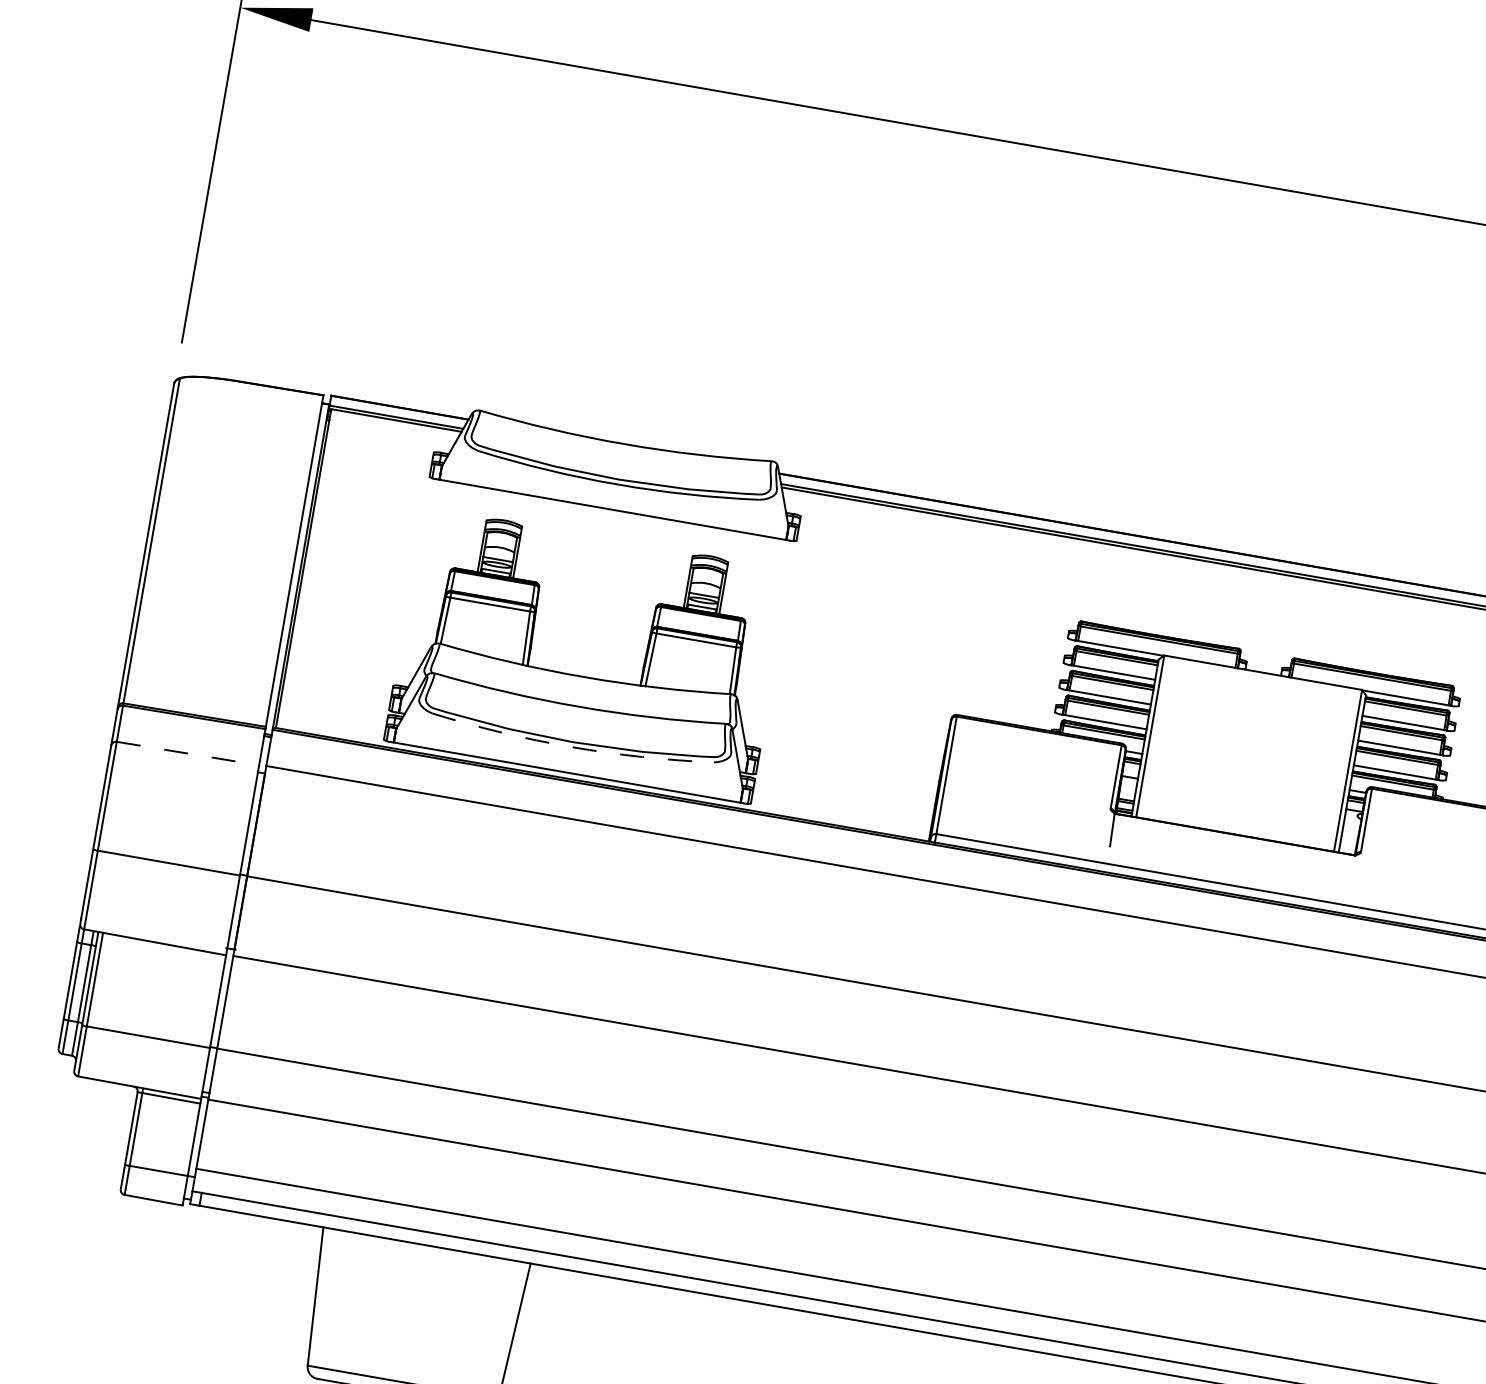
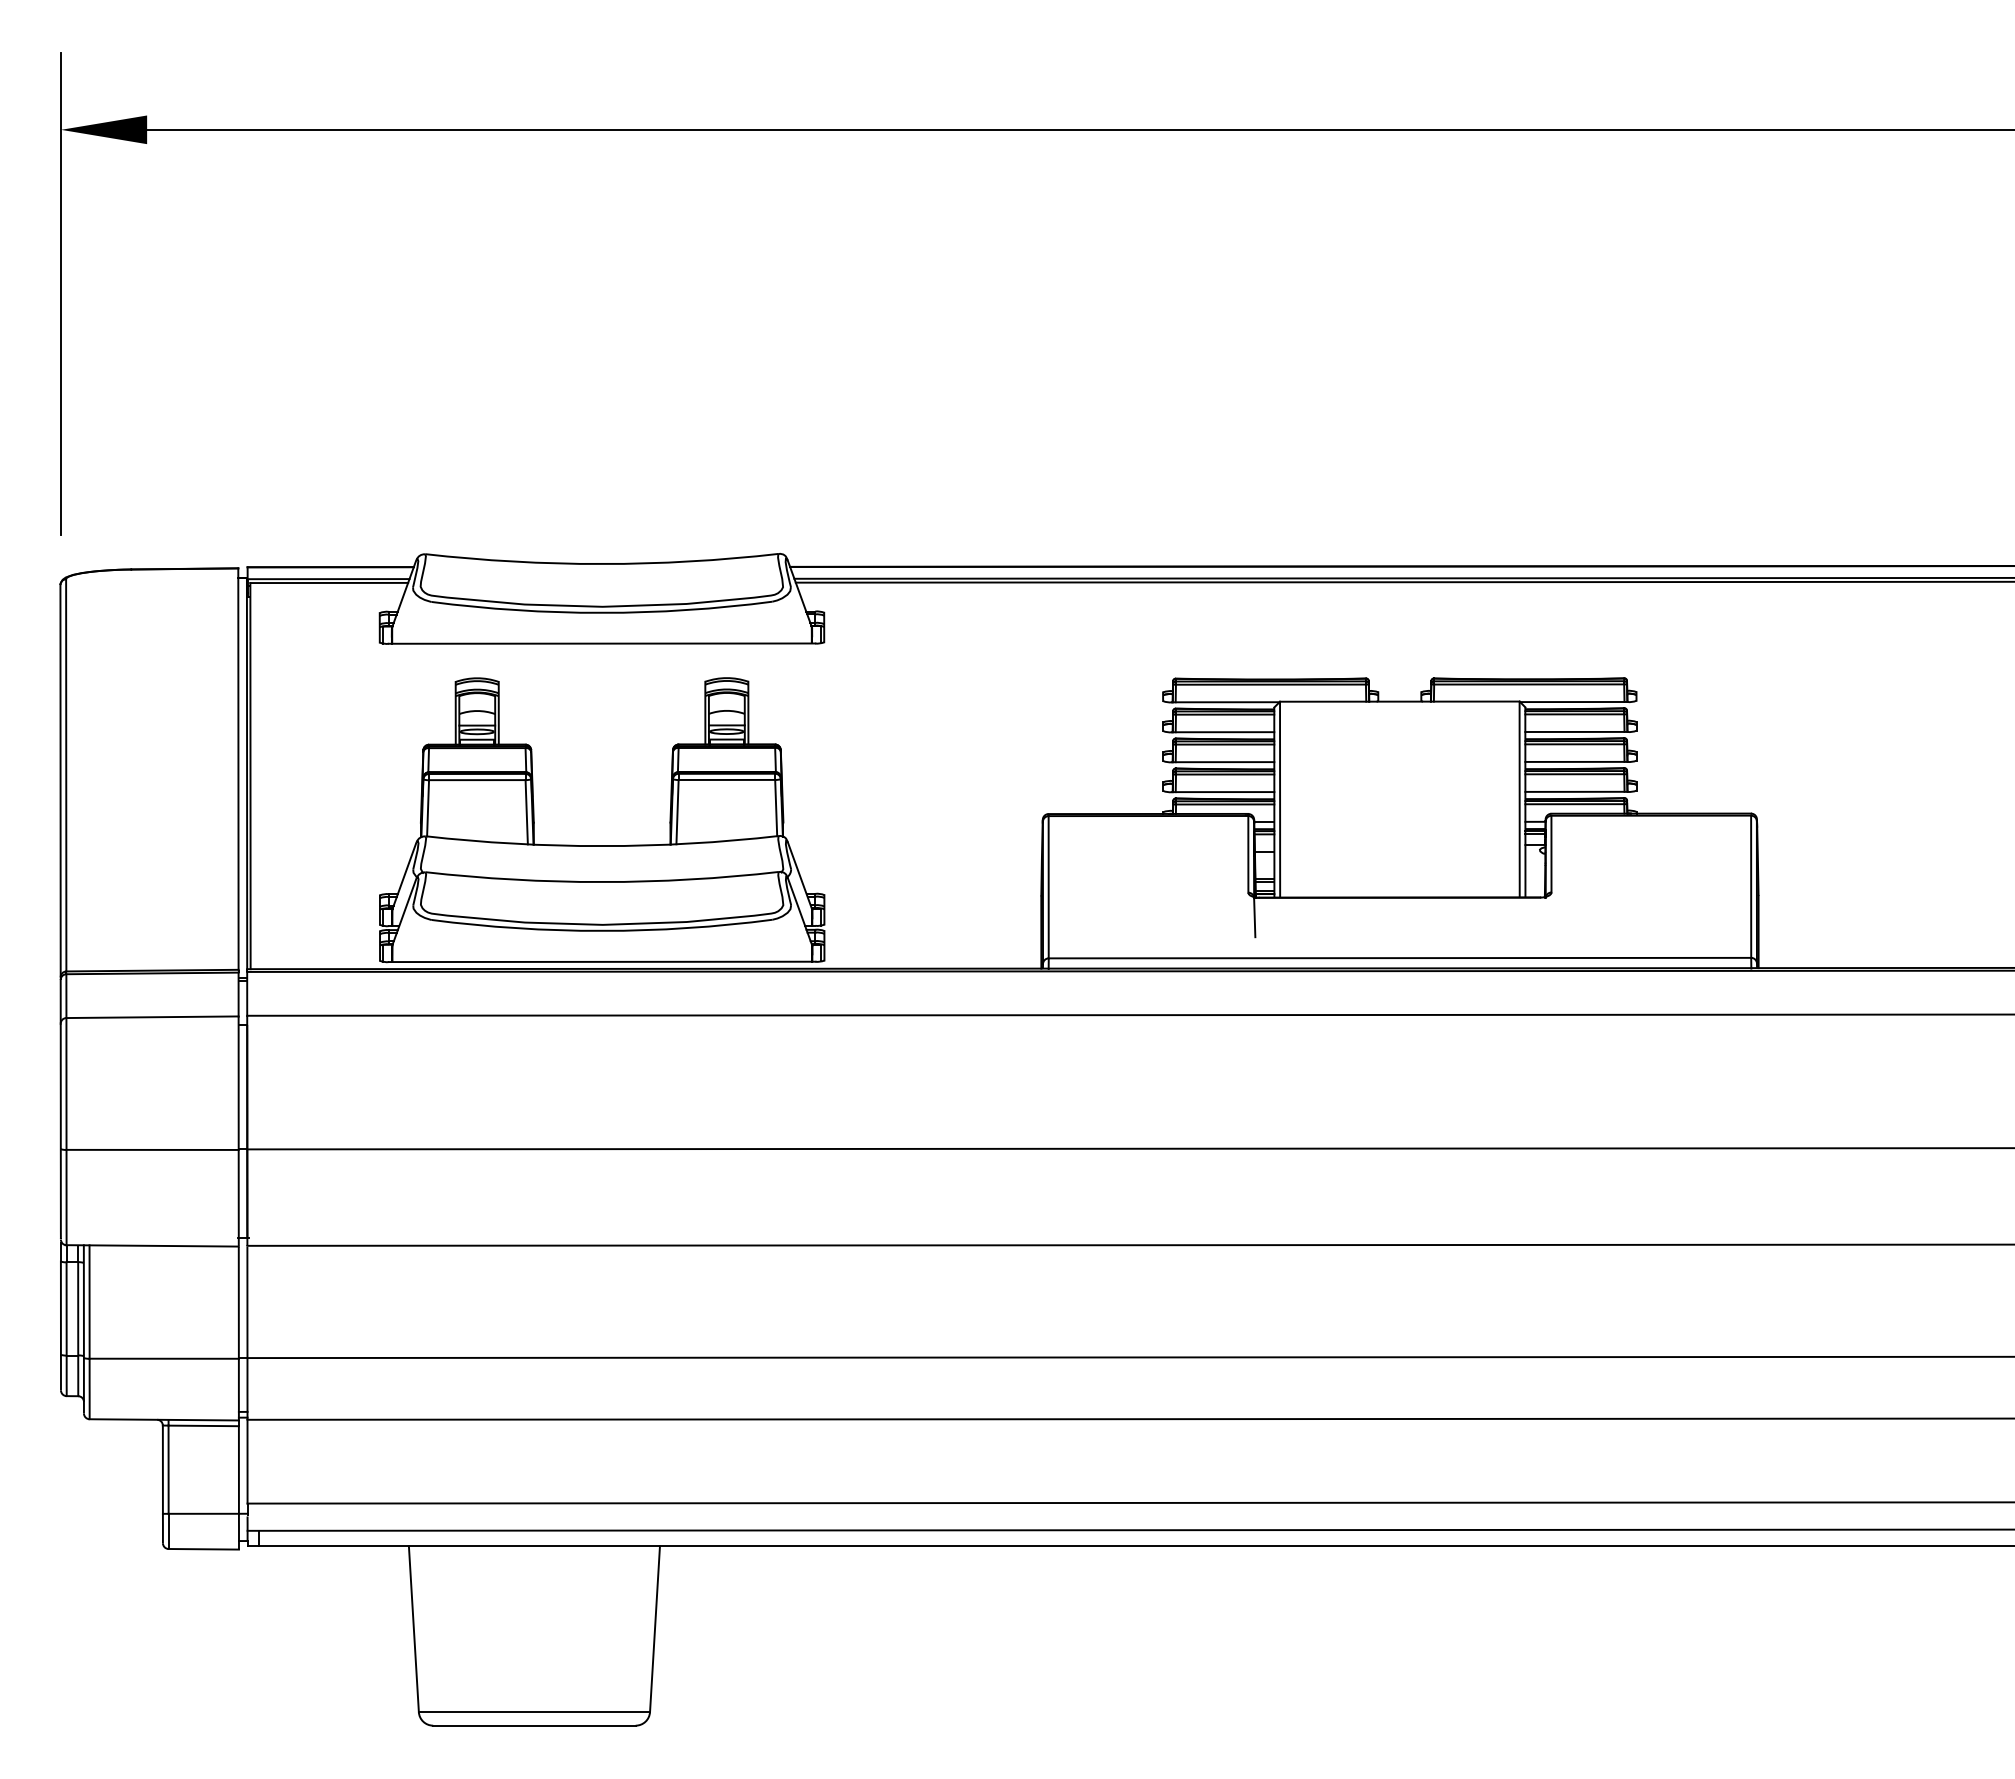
arc: (571, 746) -> (602, 930), dashed -> solid
line: (188, 753) -> (153, 1017), dashed -> solid

